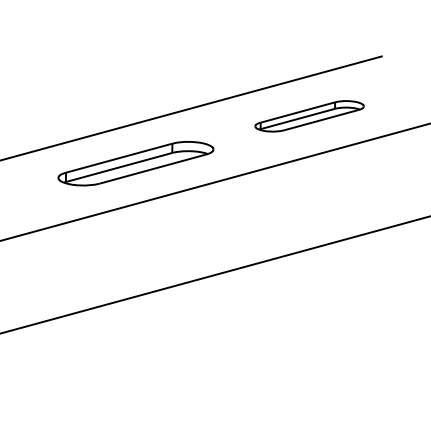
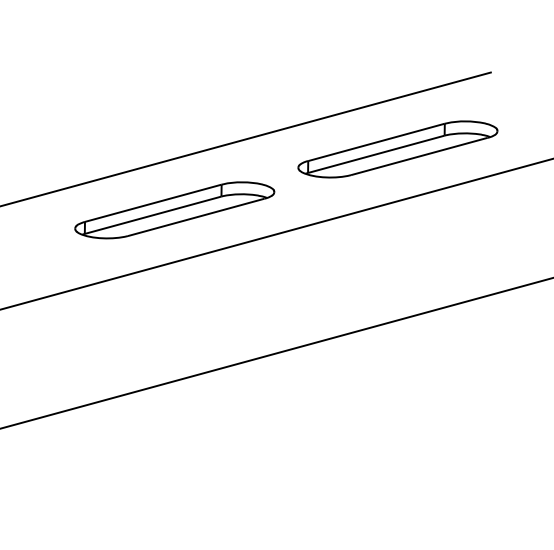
part: (309, 116) -> (397, 149), size x1.43

